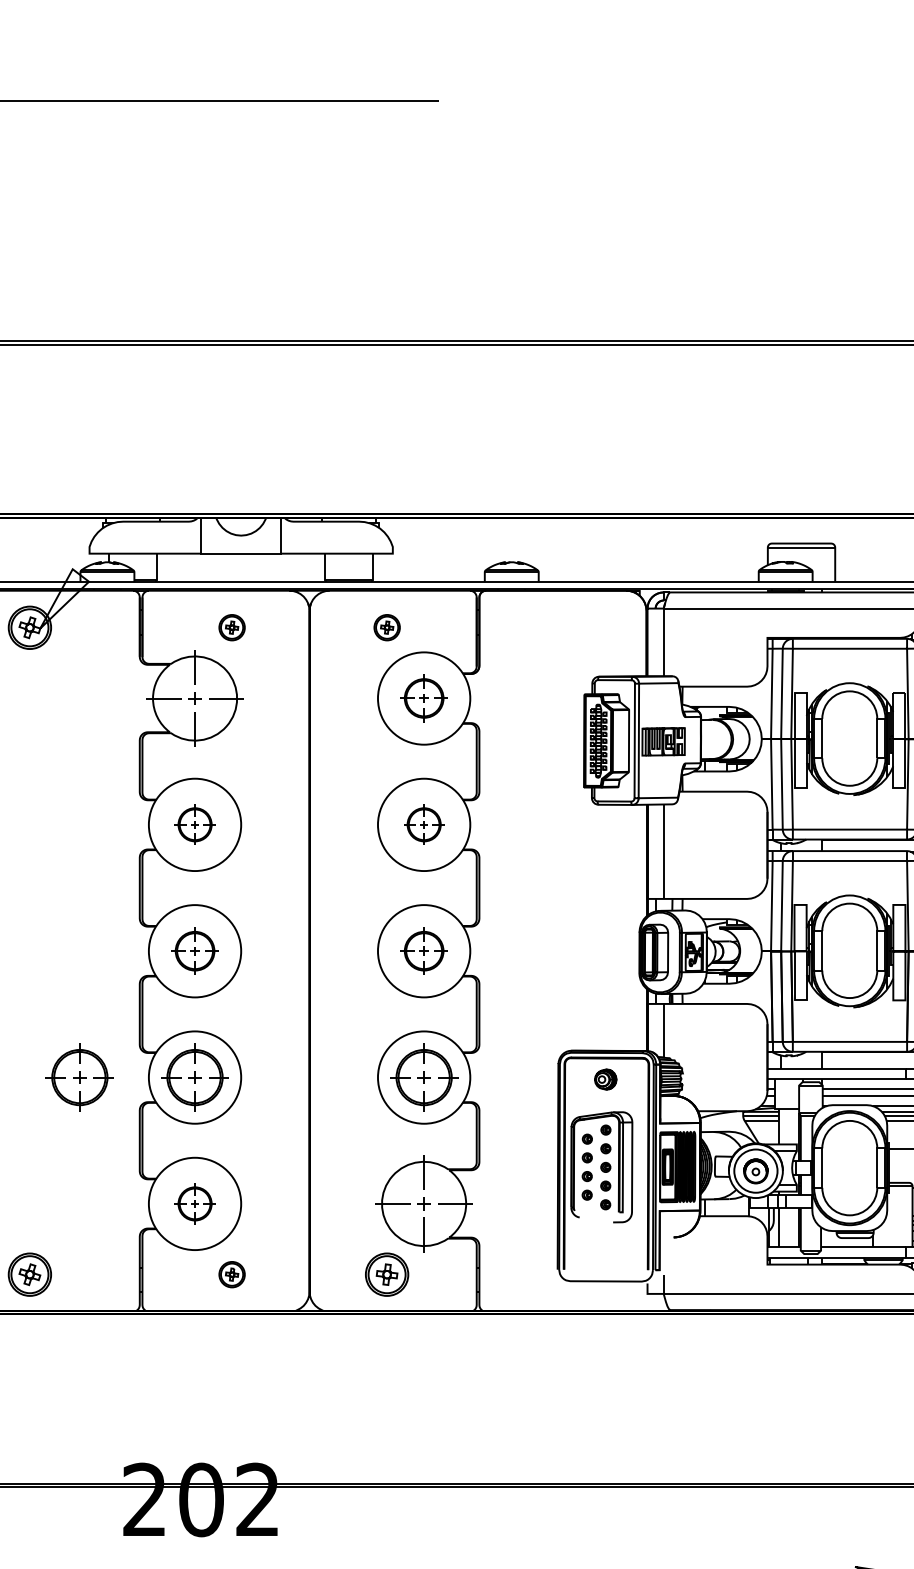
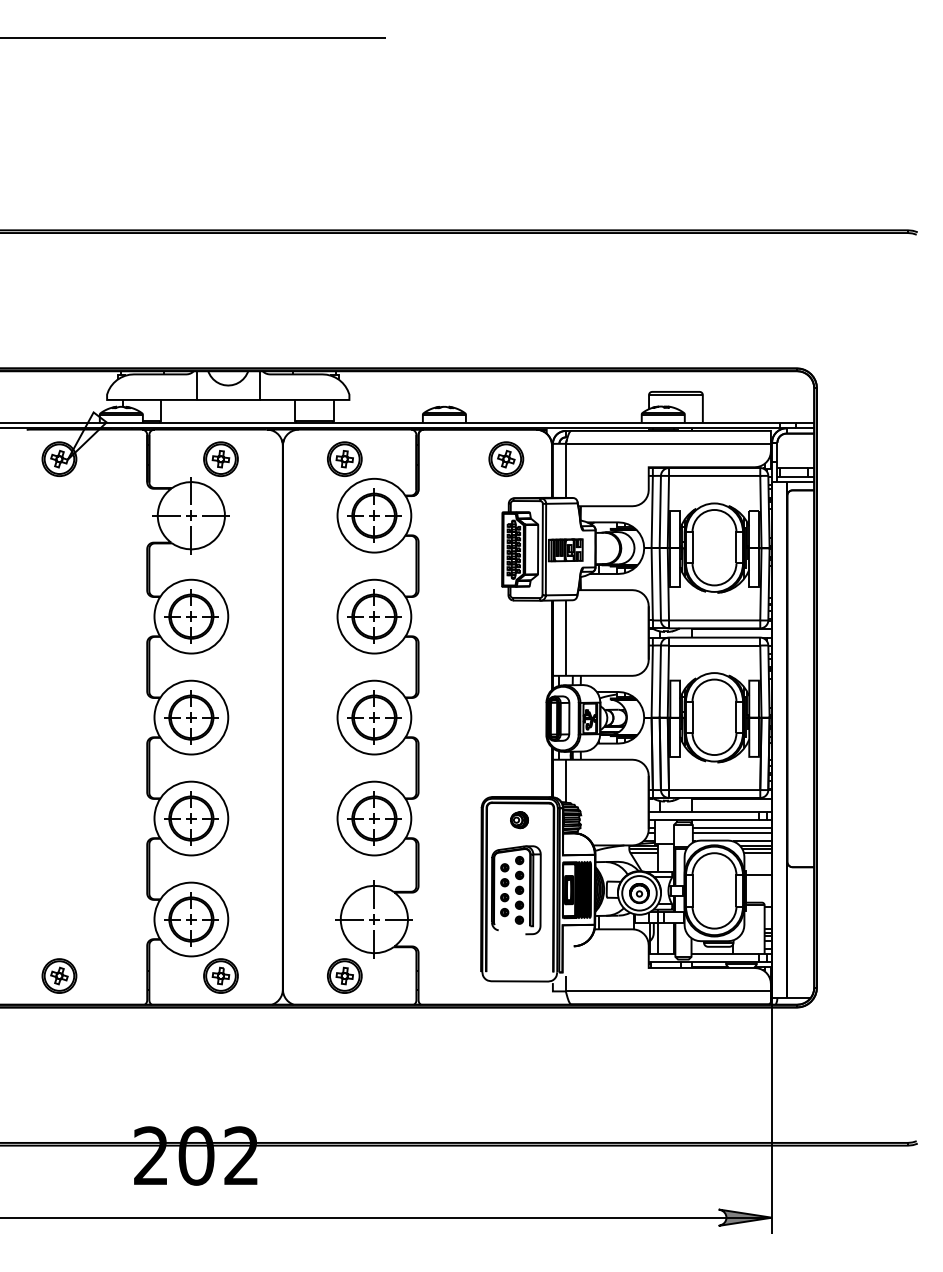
part: (231, 626) -> (220, 458), size x1.67
part: (386, 626) -> (344, 458), size x1.67
part: (589, 626) -> (506, 458), added
part: (424, 698) -> (374, 515), size x1.43
part: (195, 824) -> (191, 616), size x1.67
part: (424, 824) -> (374, 616), size x1.67
part: (195, 951) -> (191, 717), size x1.43
part: (424, 951) -> (374, 717), size x1.43
part: (80, 1077) -> (99, 818), removed
part: (195, 1203) -> (191, 919), size x1.67
part: (231, 1274) -> (220, 975), size x1.67

